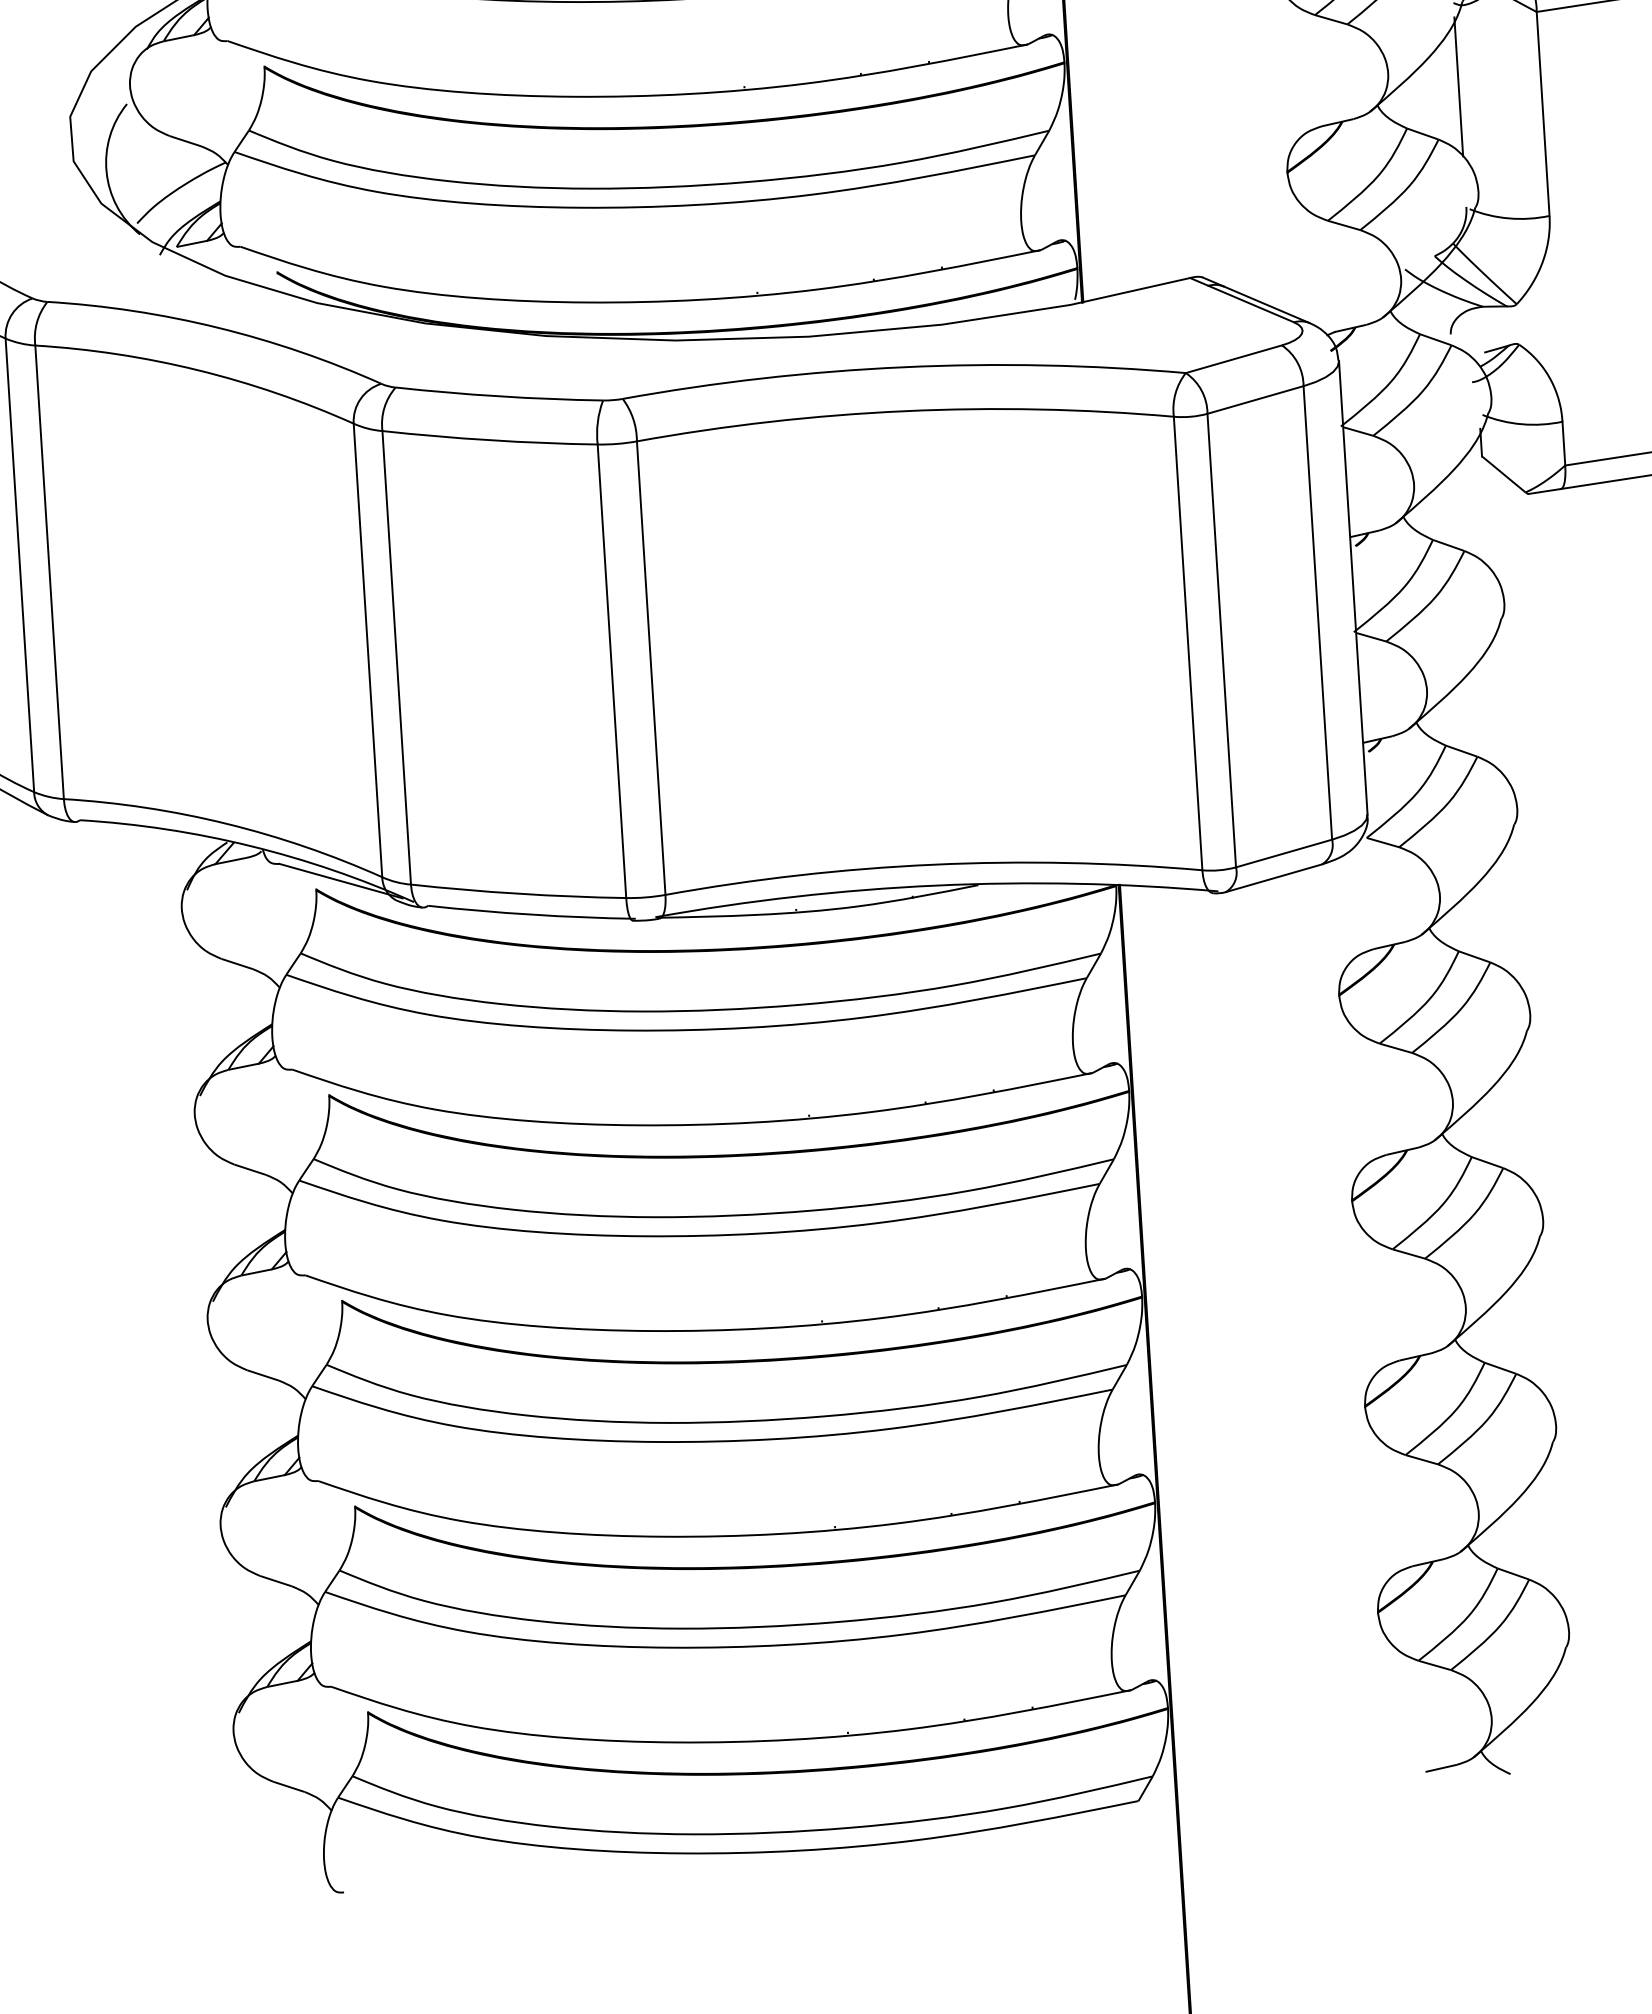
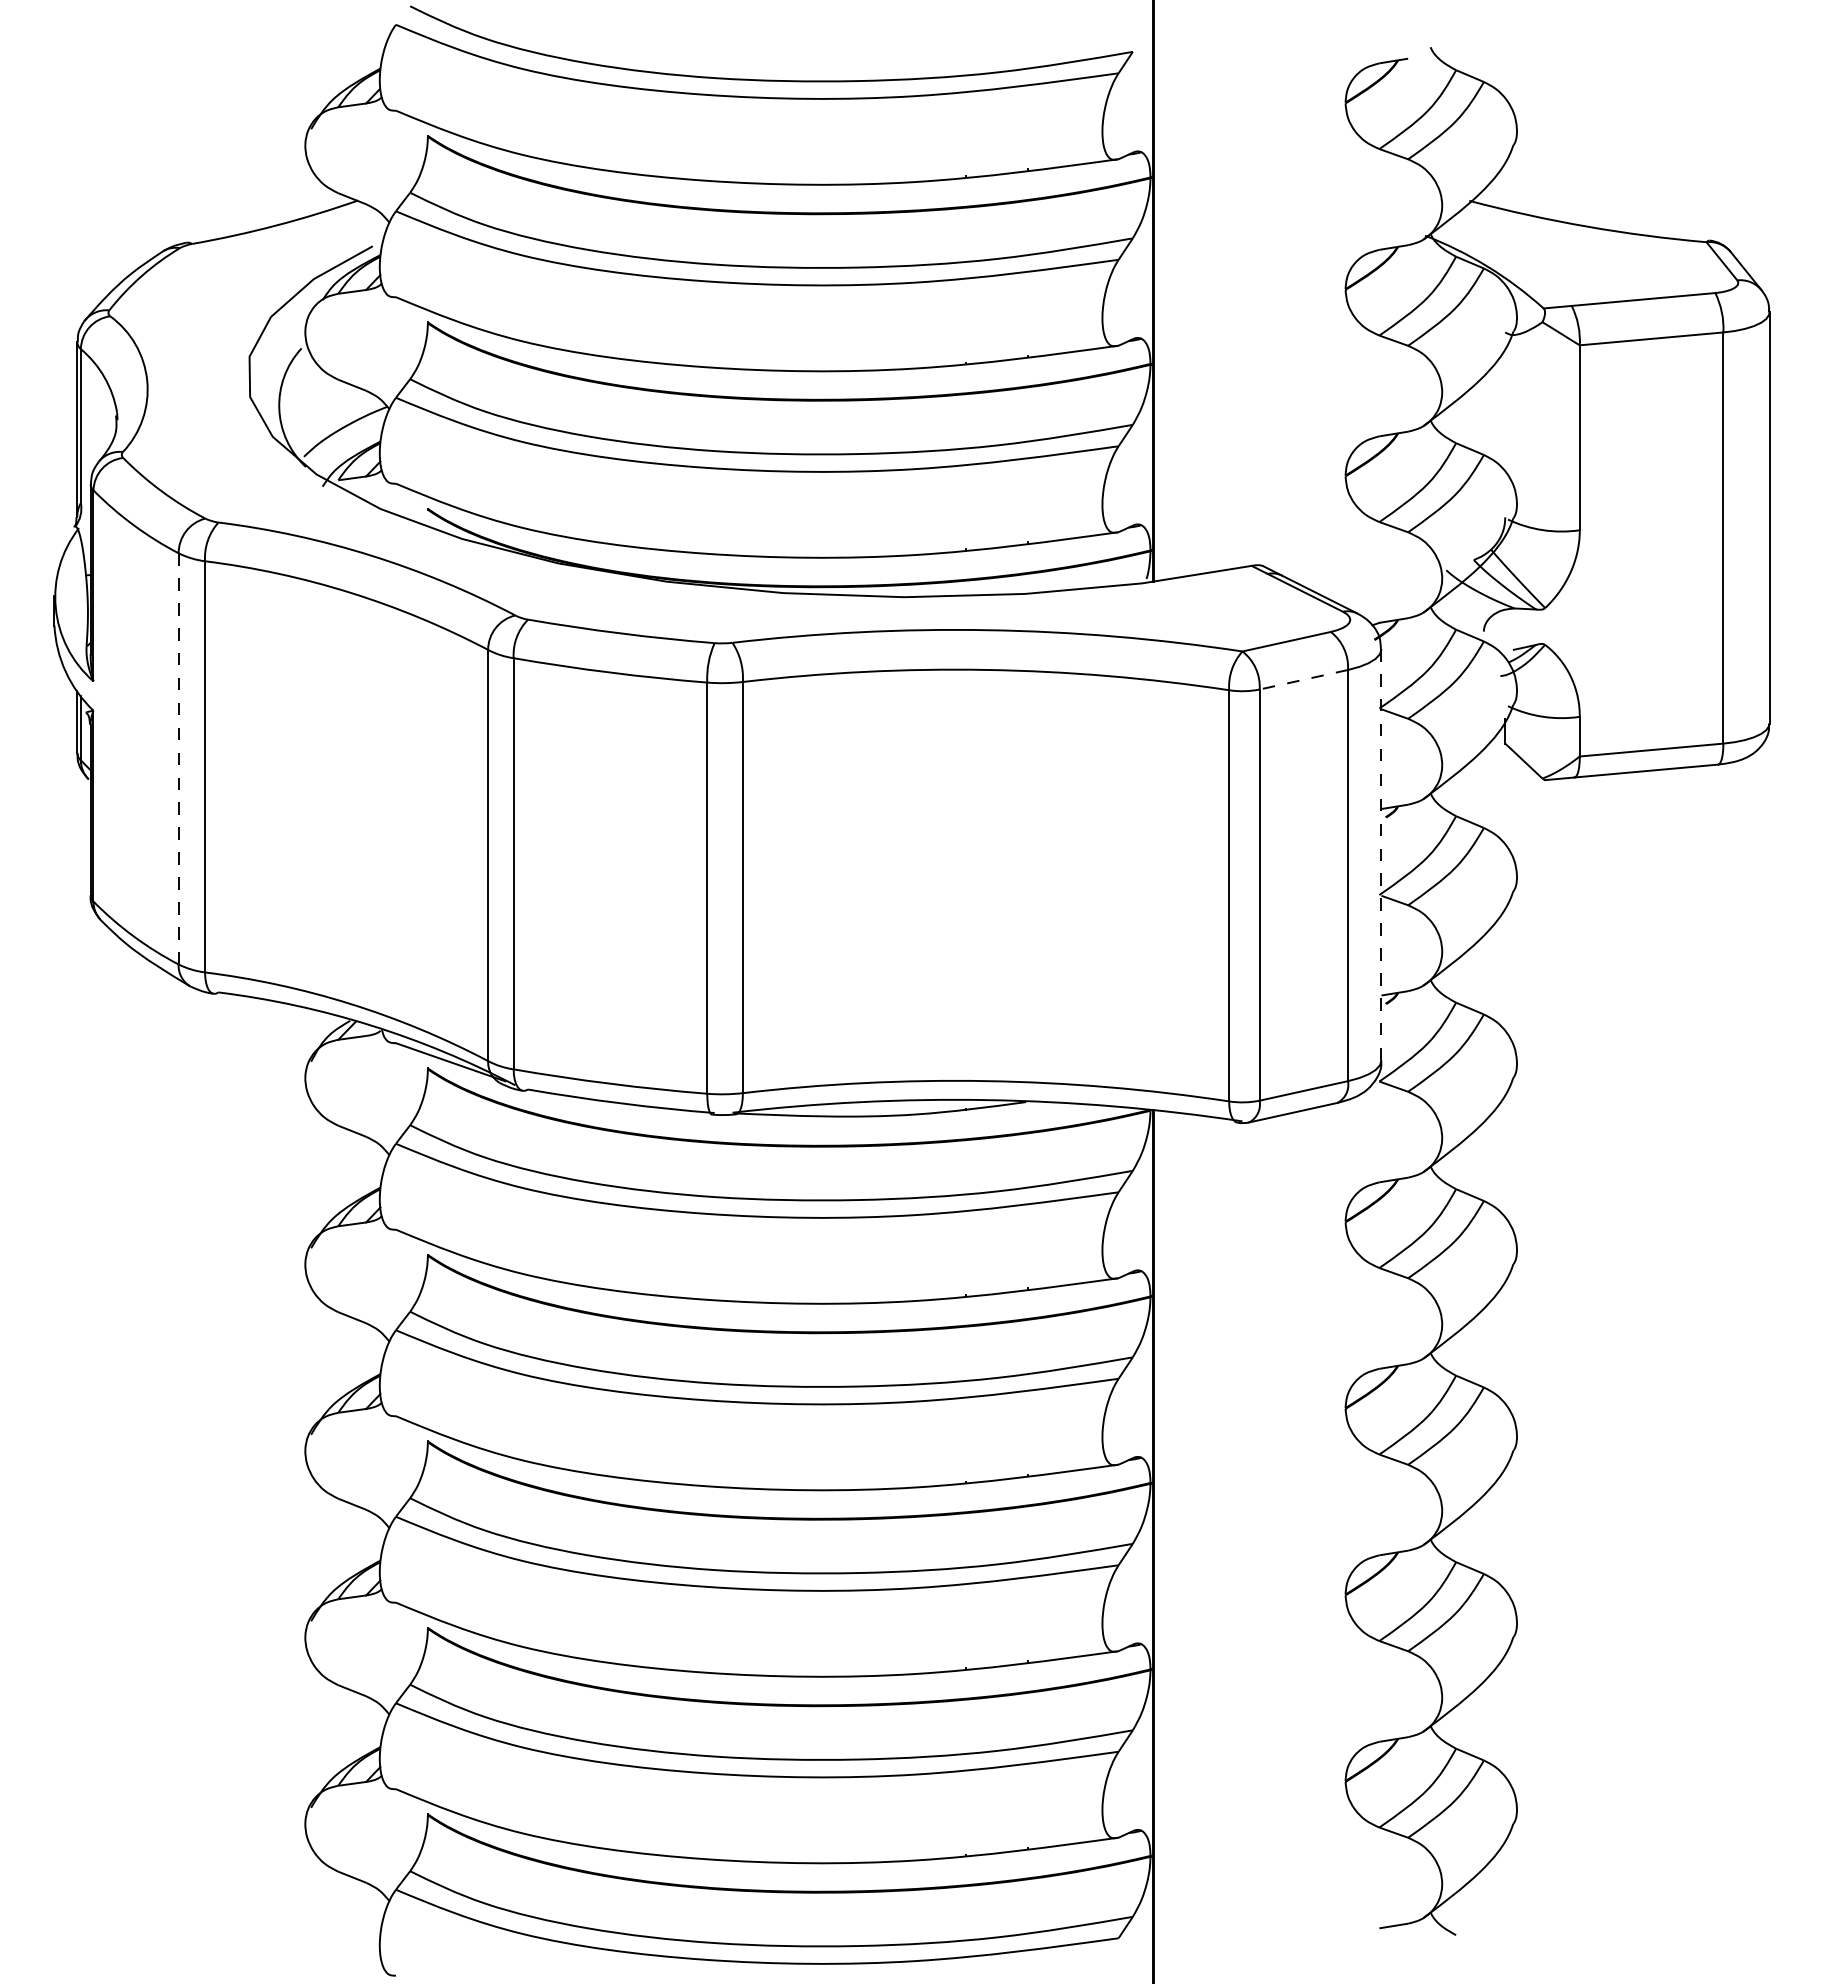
line: (1459, 86) -> (1505, 408), removed
line: (1255, 399) -> (1303, 679), solid -> dashed
line: (19, 564) -> (178, 758), solid -> dashed
line: (1353, 587) -> (1381, 854), solid -> dashed

